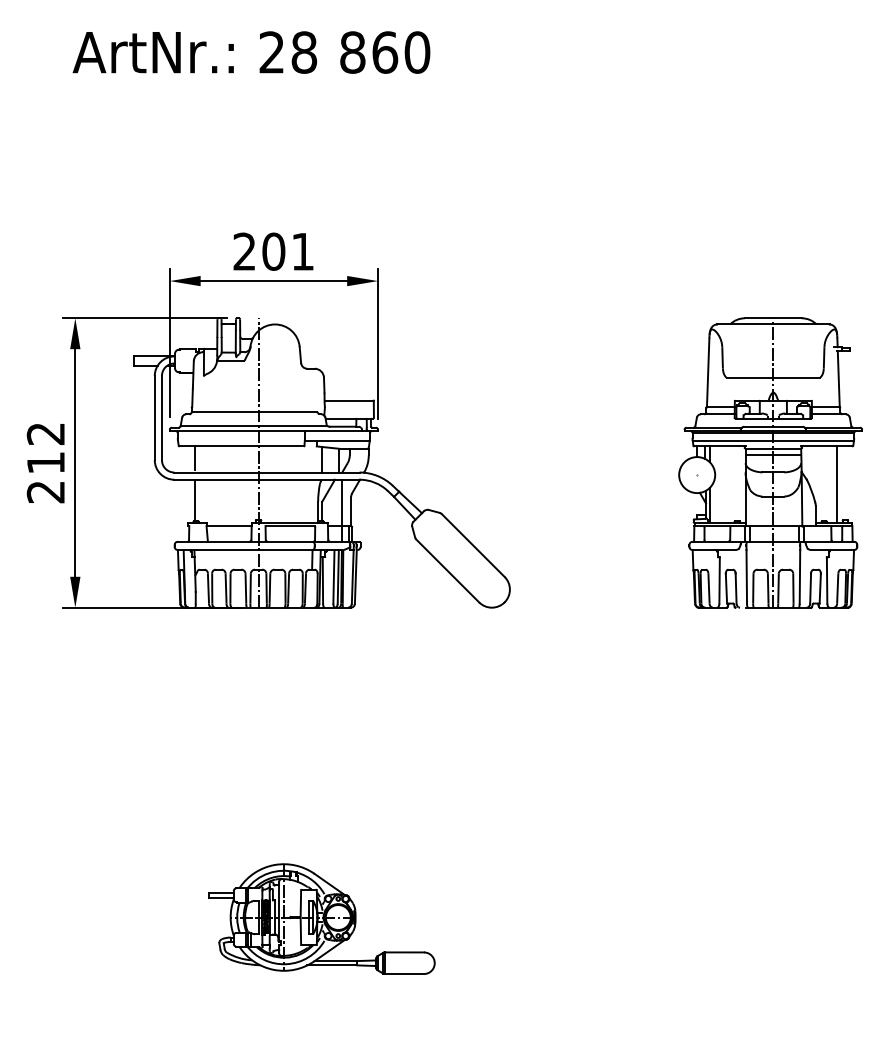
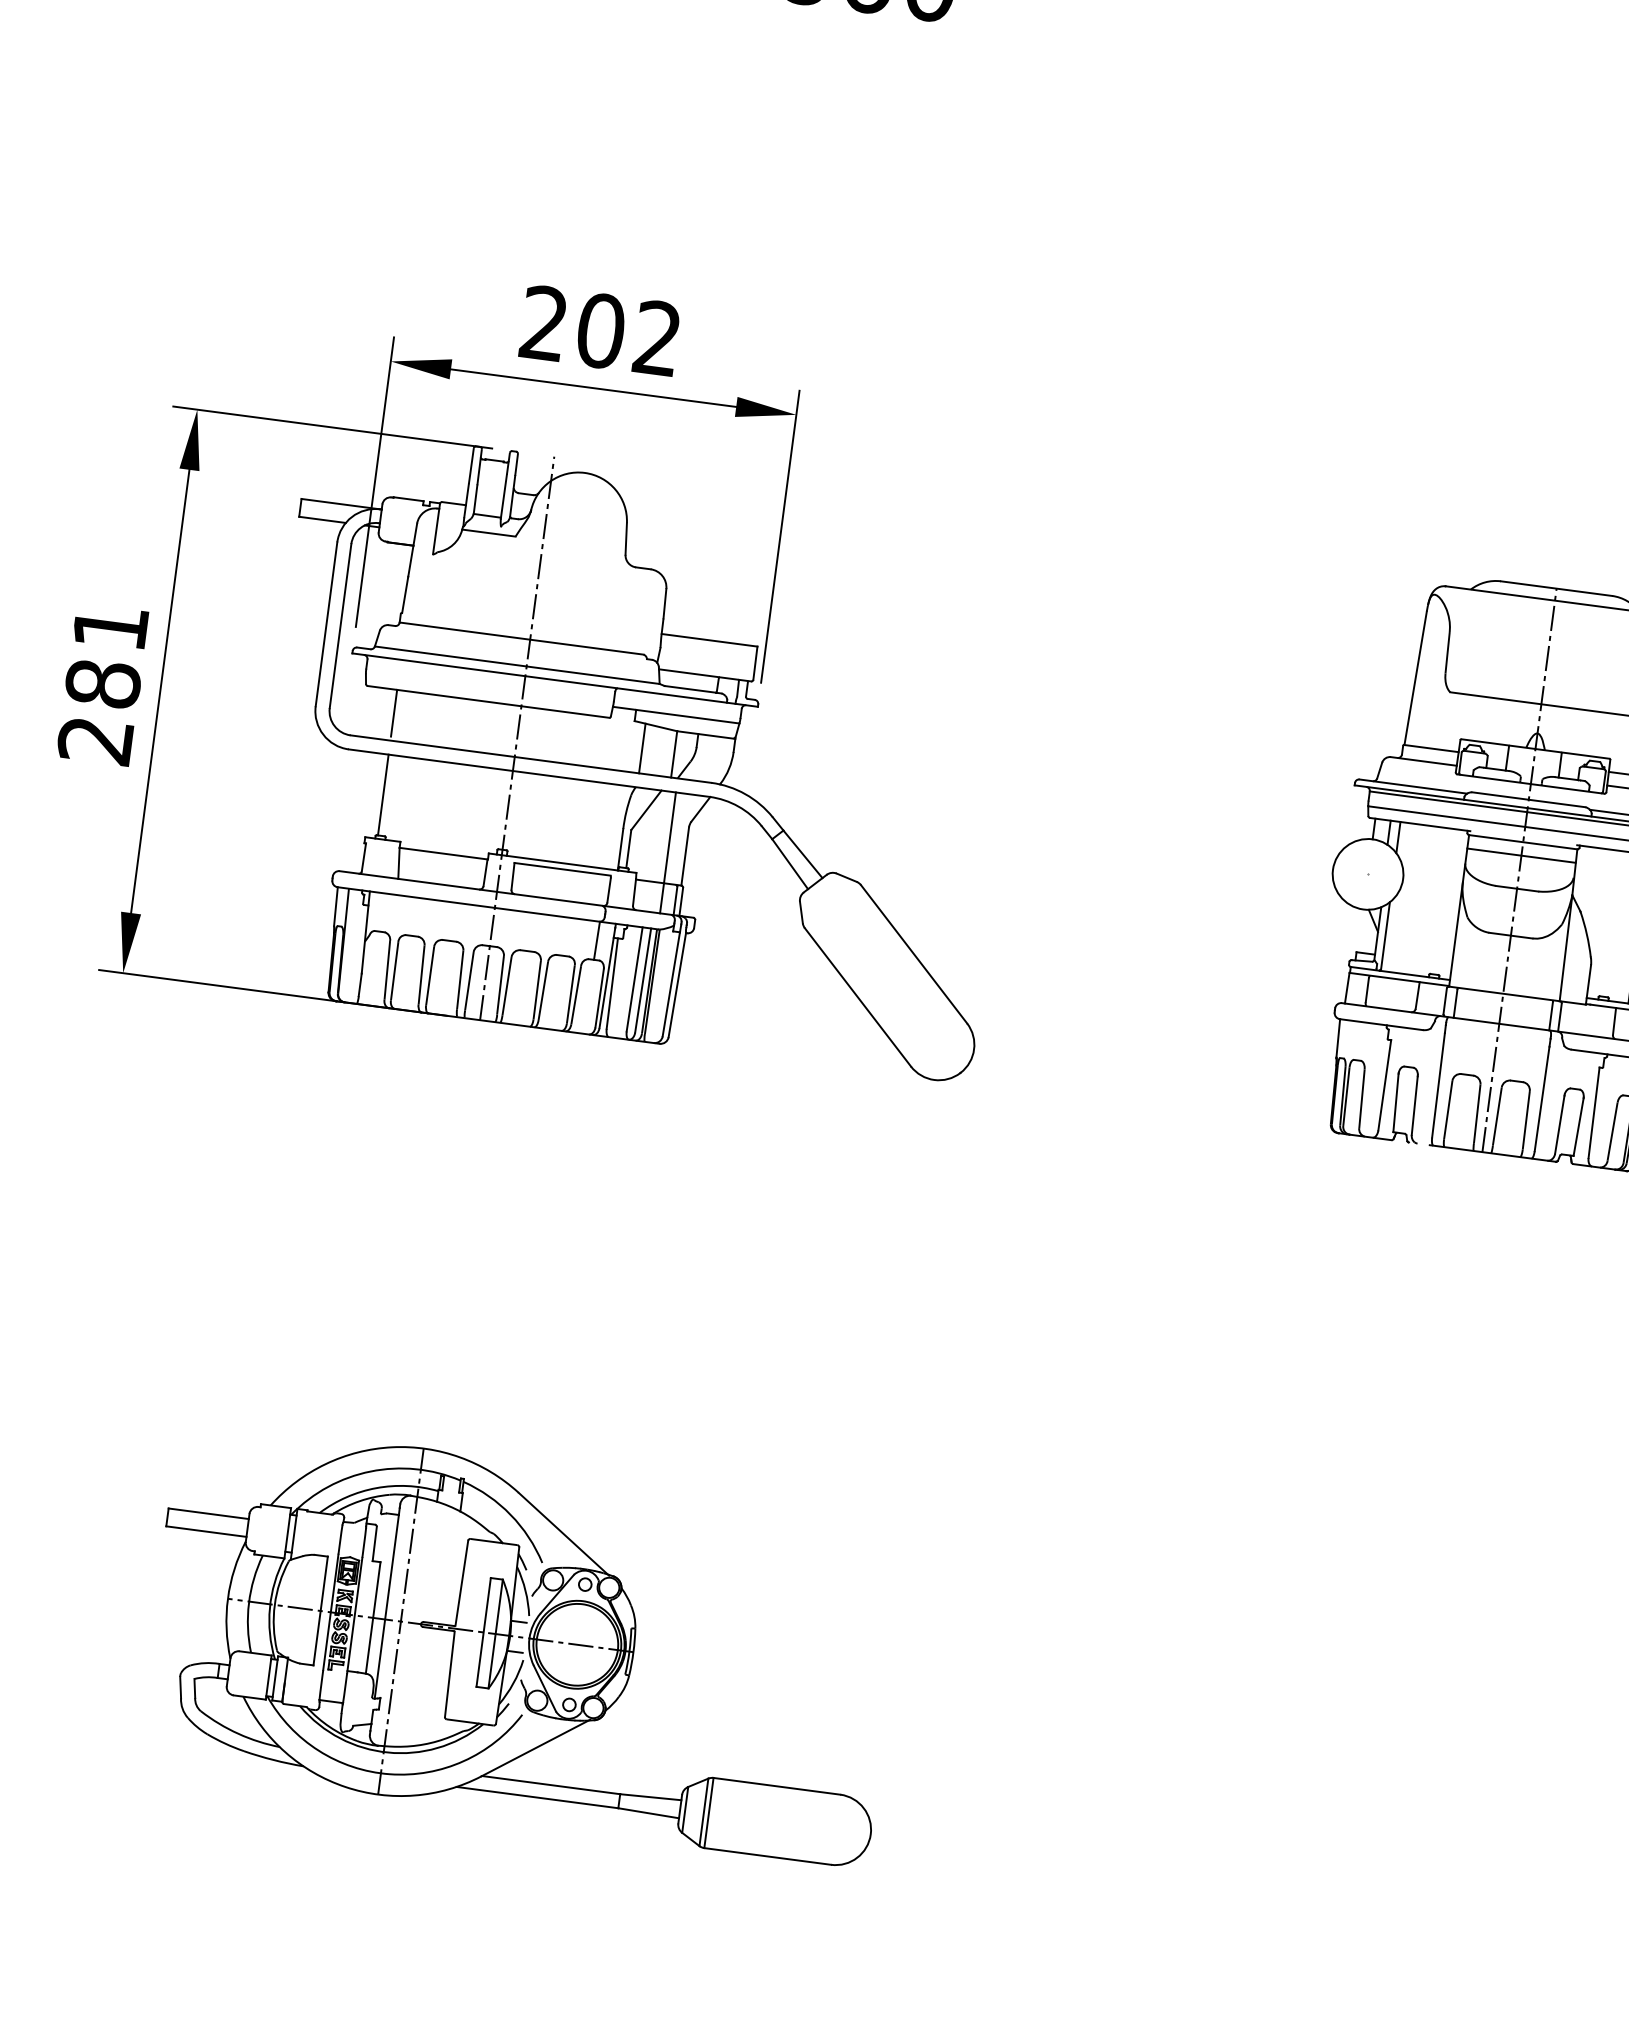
text: (302, 251) -> (656, 337), 201 -> 202
text: (45, 448) -> (105, 655), 212 -> 281
part: (321, 918) -> (522, 1641), size x1.67

